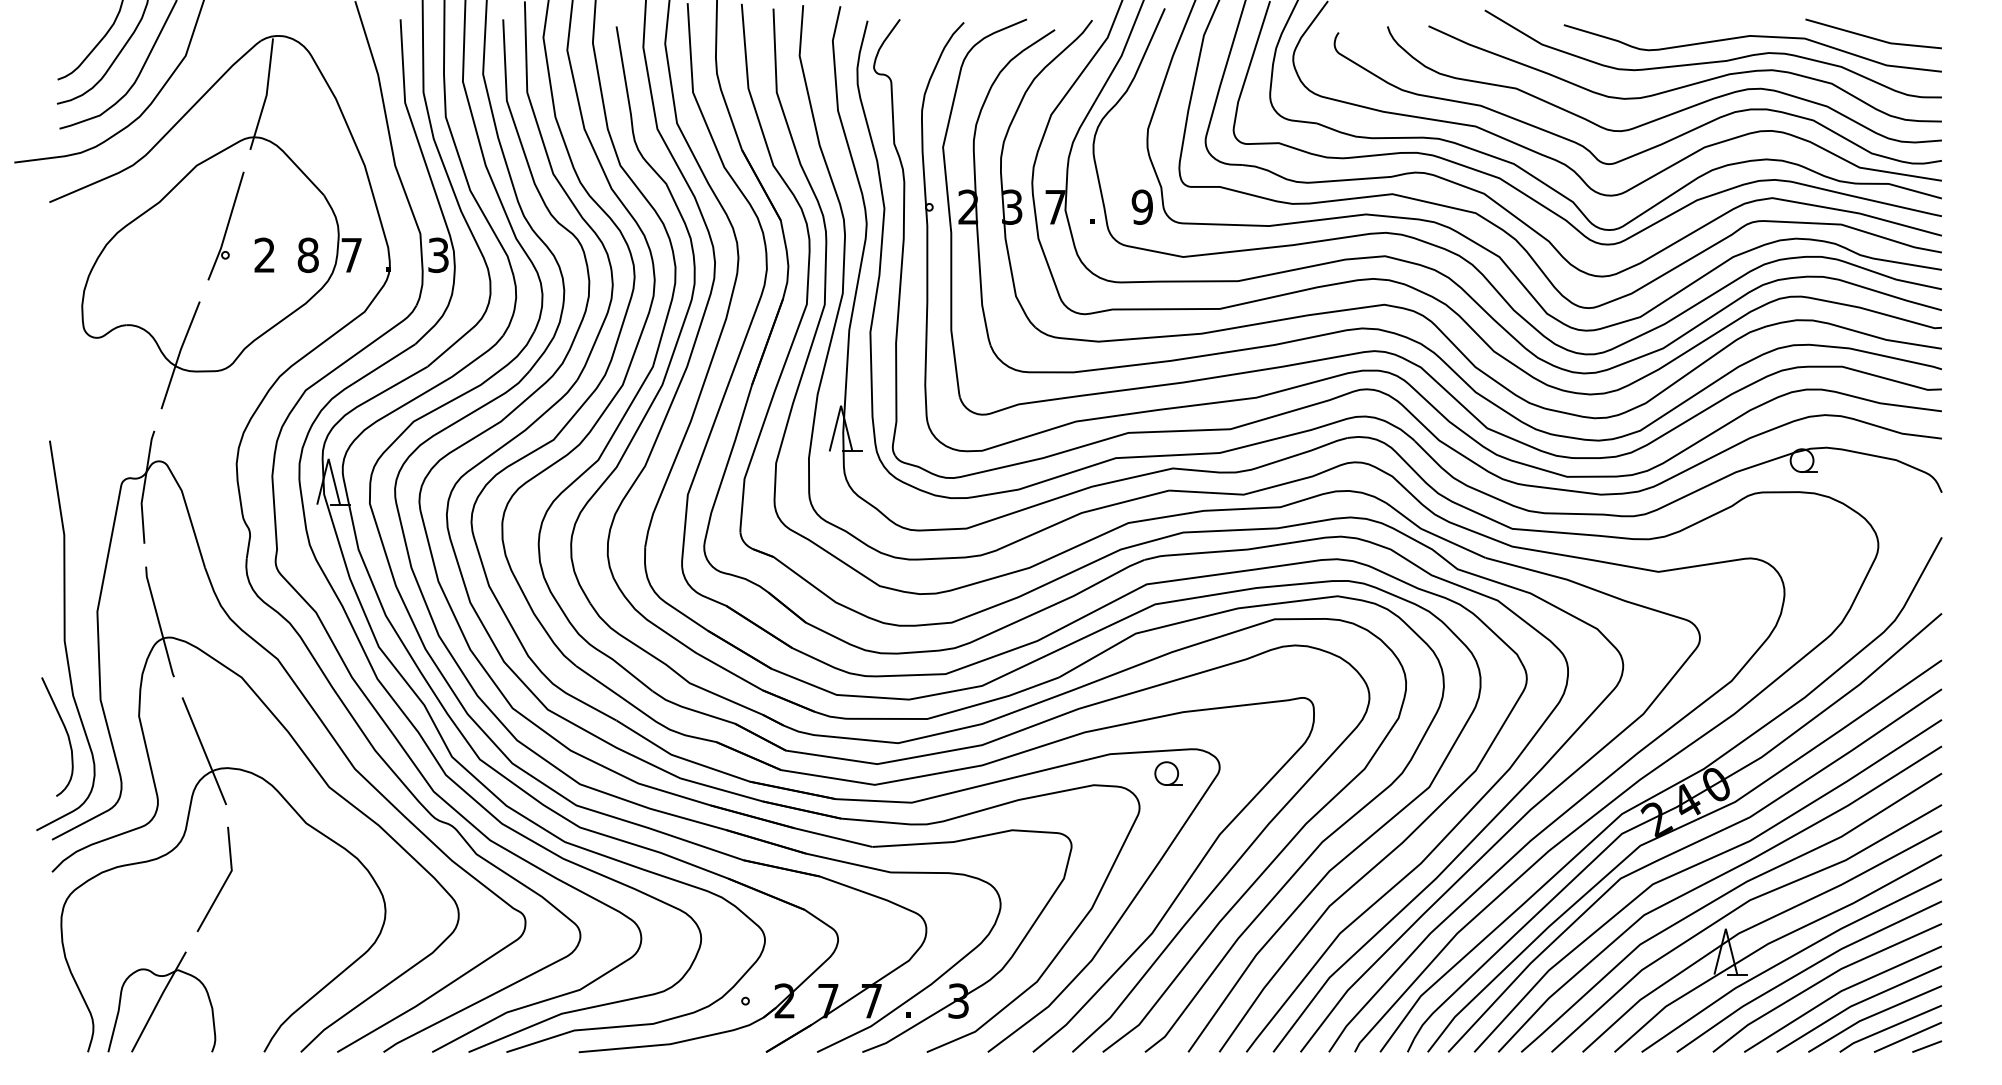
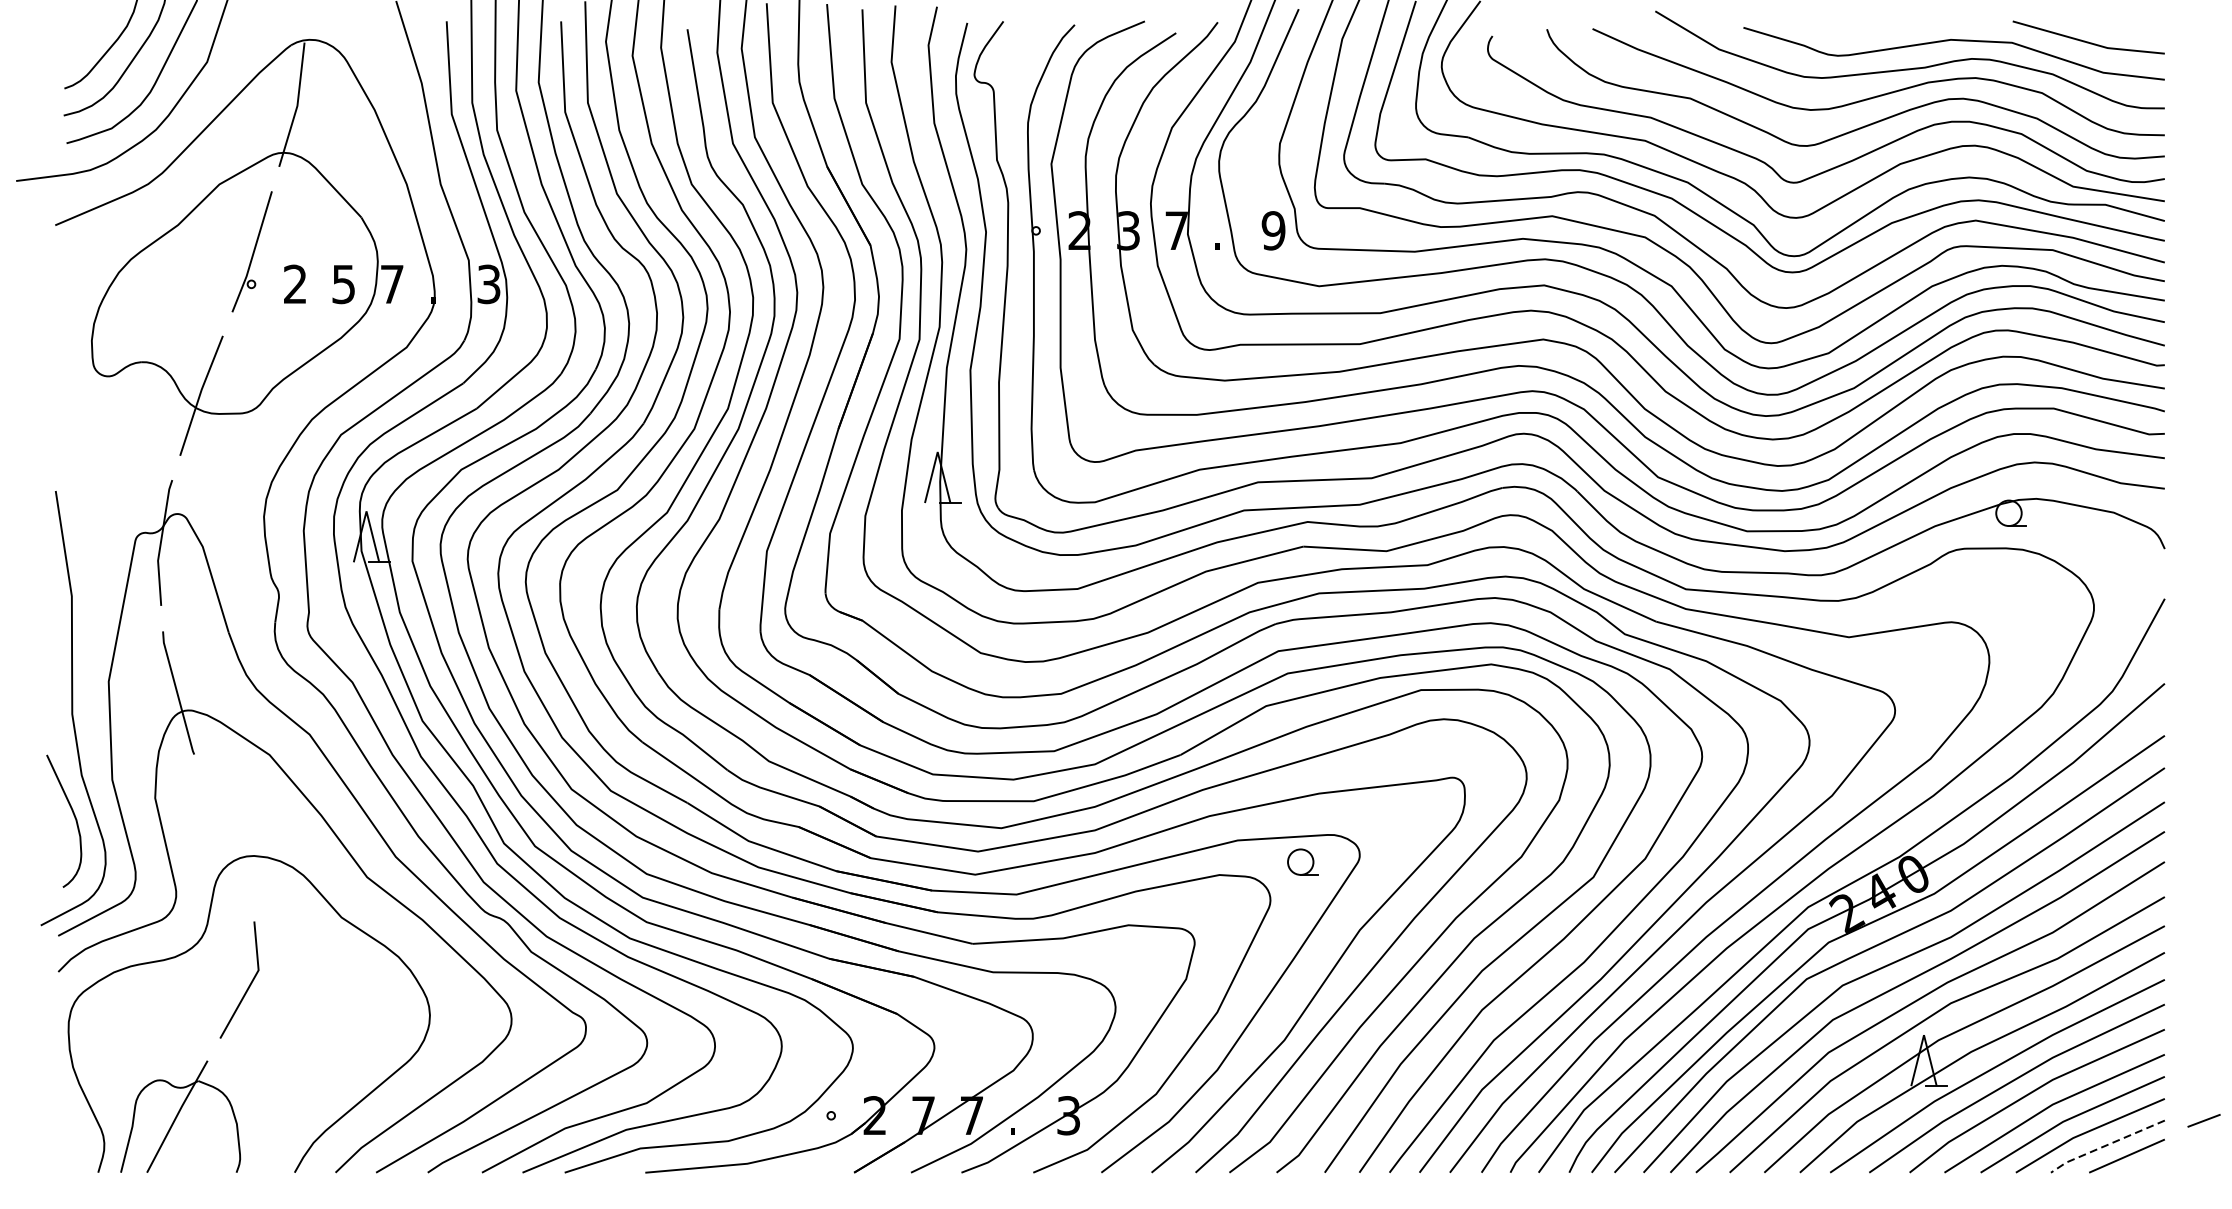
text: (307, 255) -> (342, 284), 8 -> 5
line: (204, 751) -> (228, 837), removed
line: (1889, 1027) -> (2106, 1145), solid -> dashed
line: (1926, 1046) -> (2203, 1120), moved

